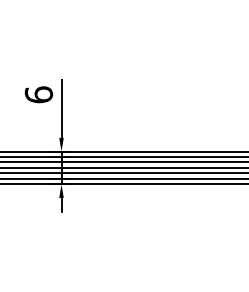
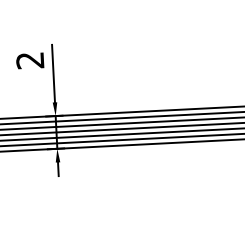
text: (38, 94) -> (29, 60), 6 -> 2

